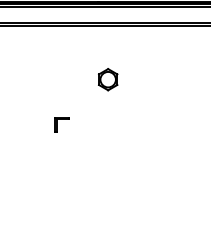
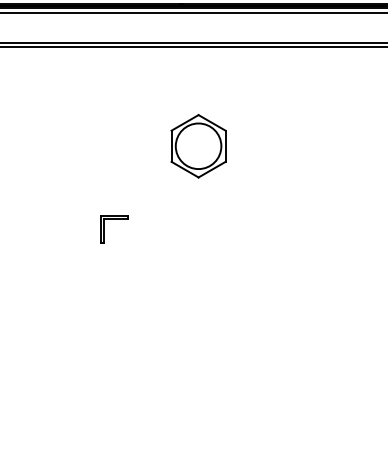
part: (108, 79) -> (199, 146), size x1.6

